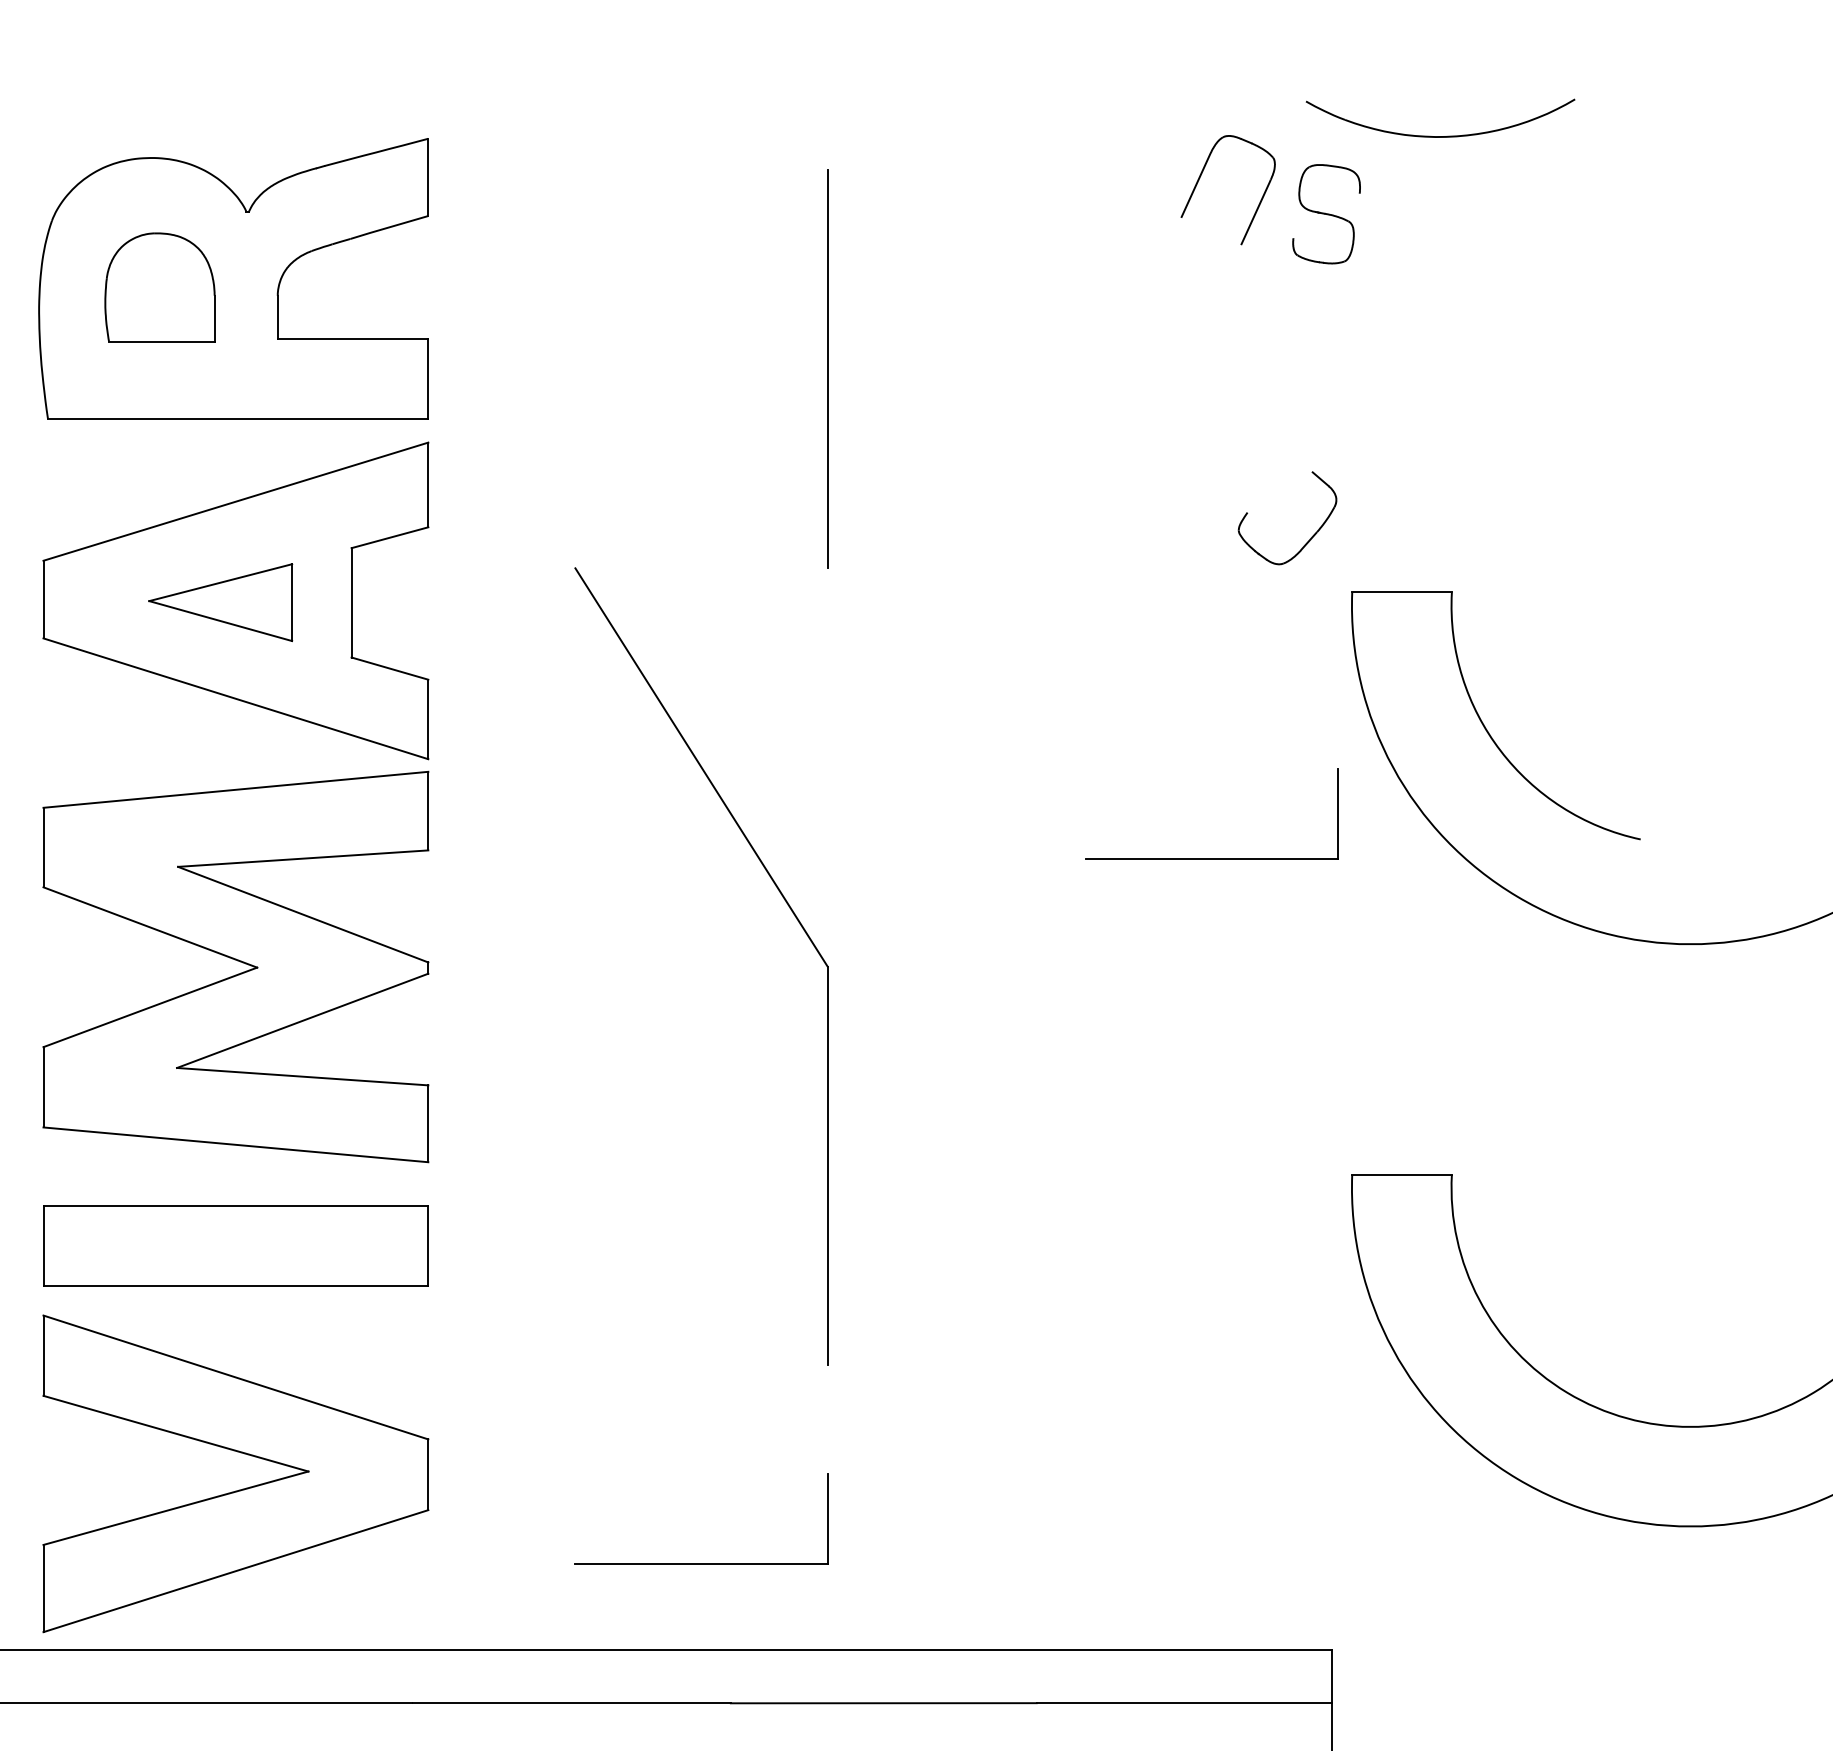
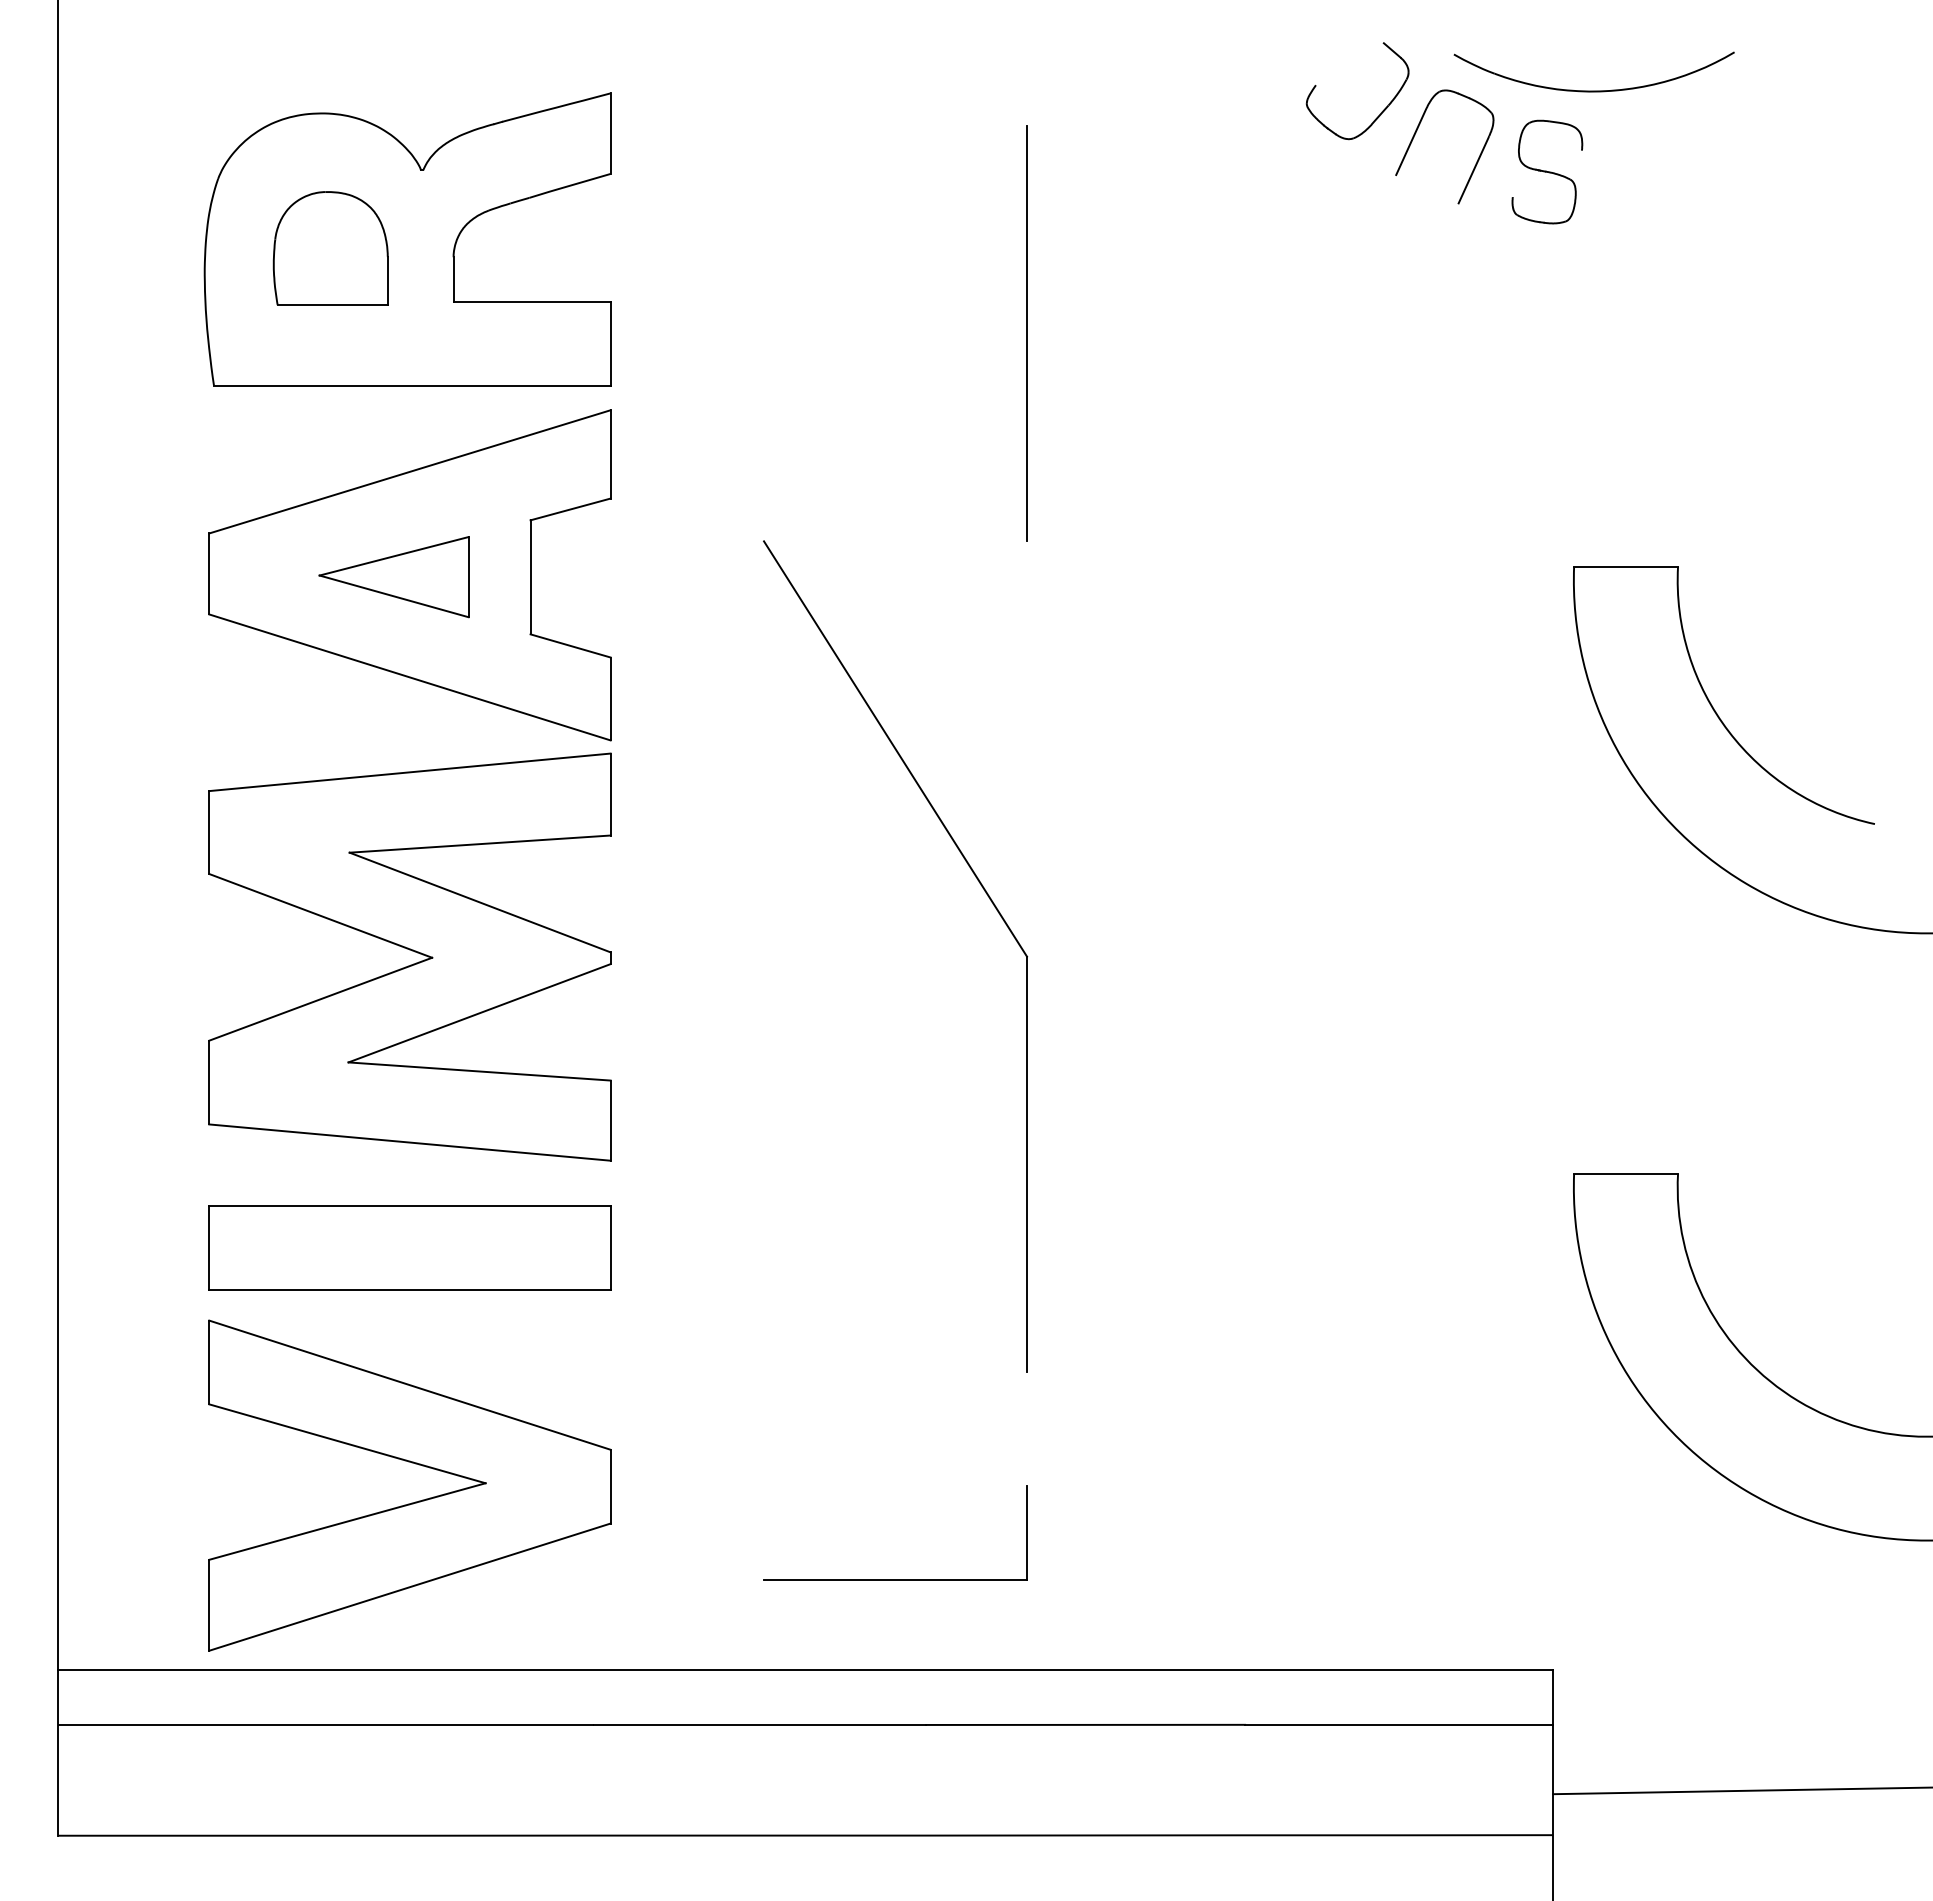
part: (1439, 136) -> (1593, 90), moved
part: (1310, 537) -> (1381, 111), moved
part: (1211, 859) -> (1427, 844), removed

